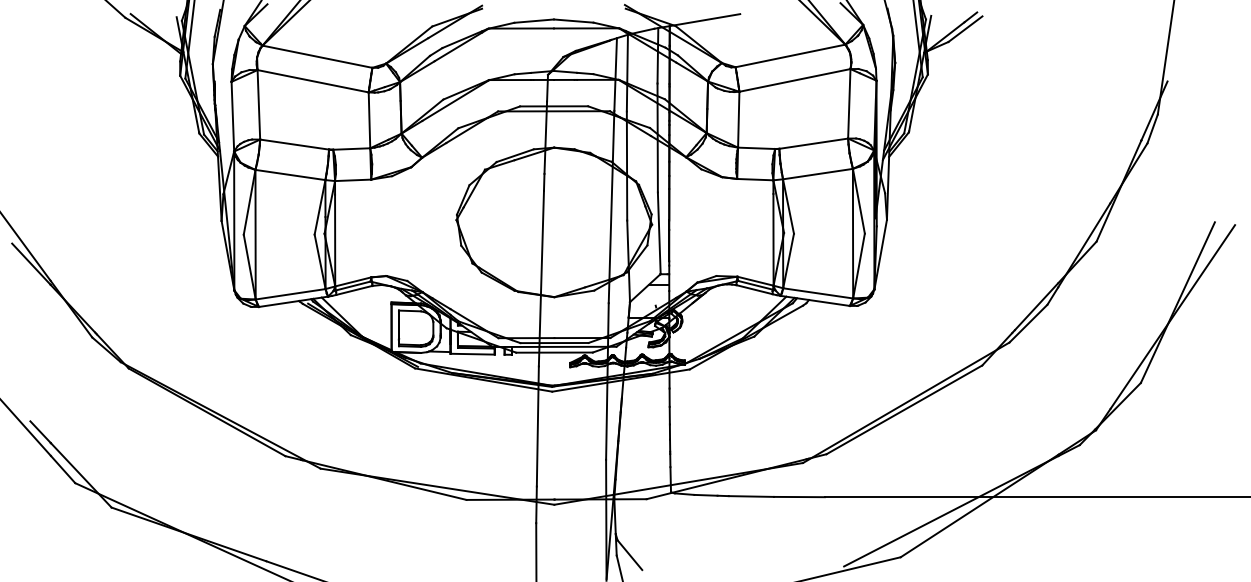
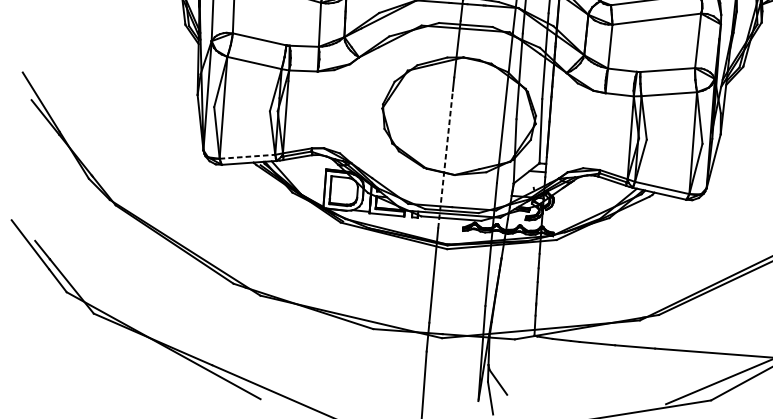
line: (541, 278) -> (445, 159), solid -> dashed
line: (291, 294) -> (248, 157), solid -> dashed

